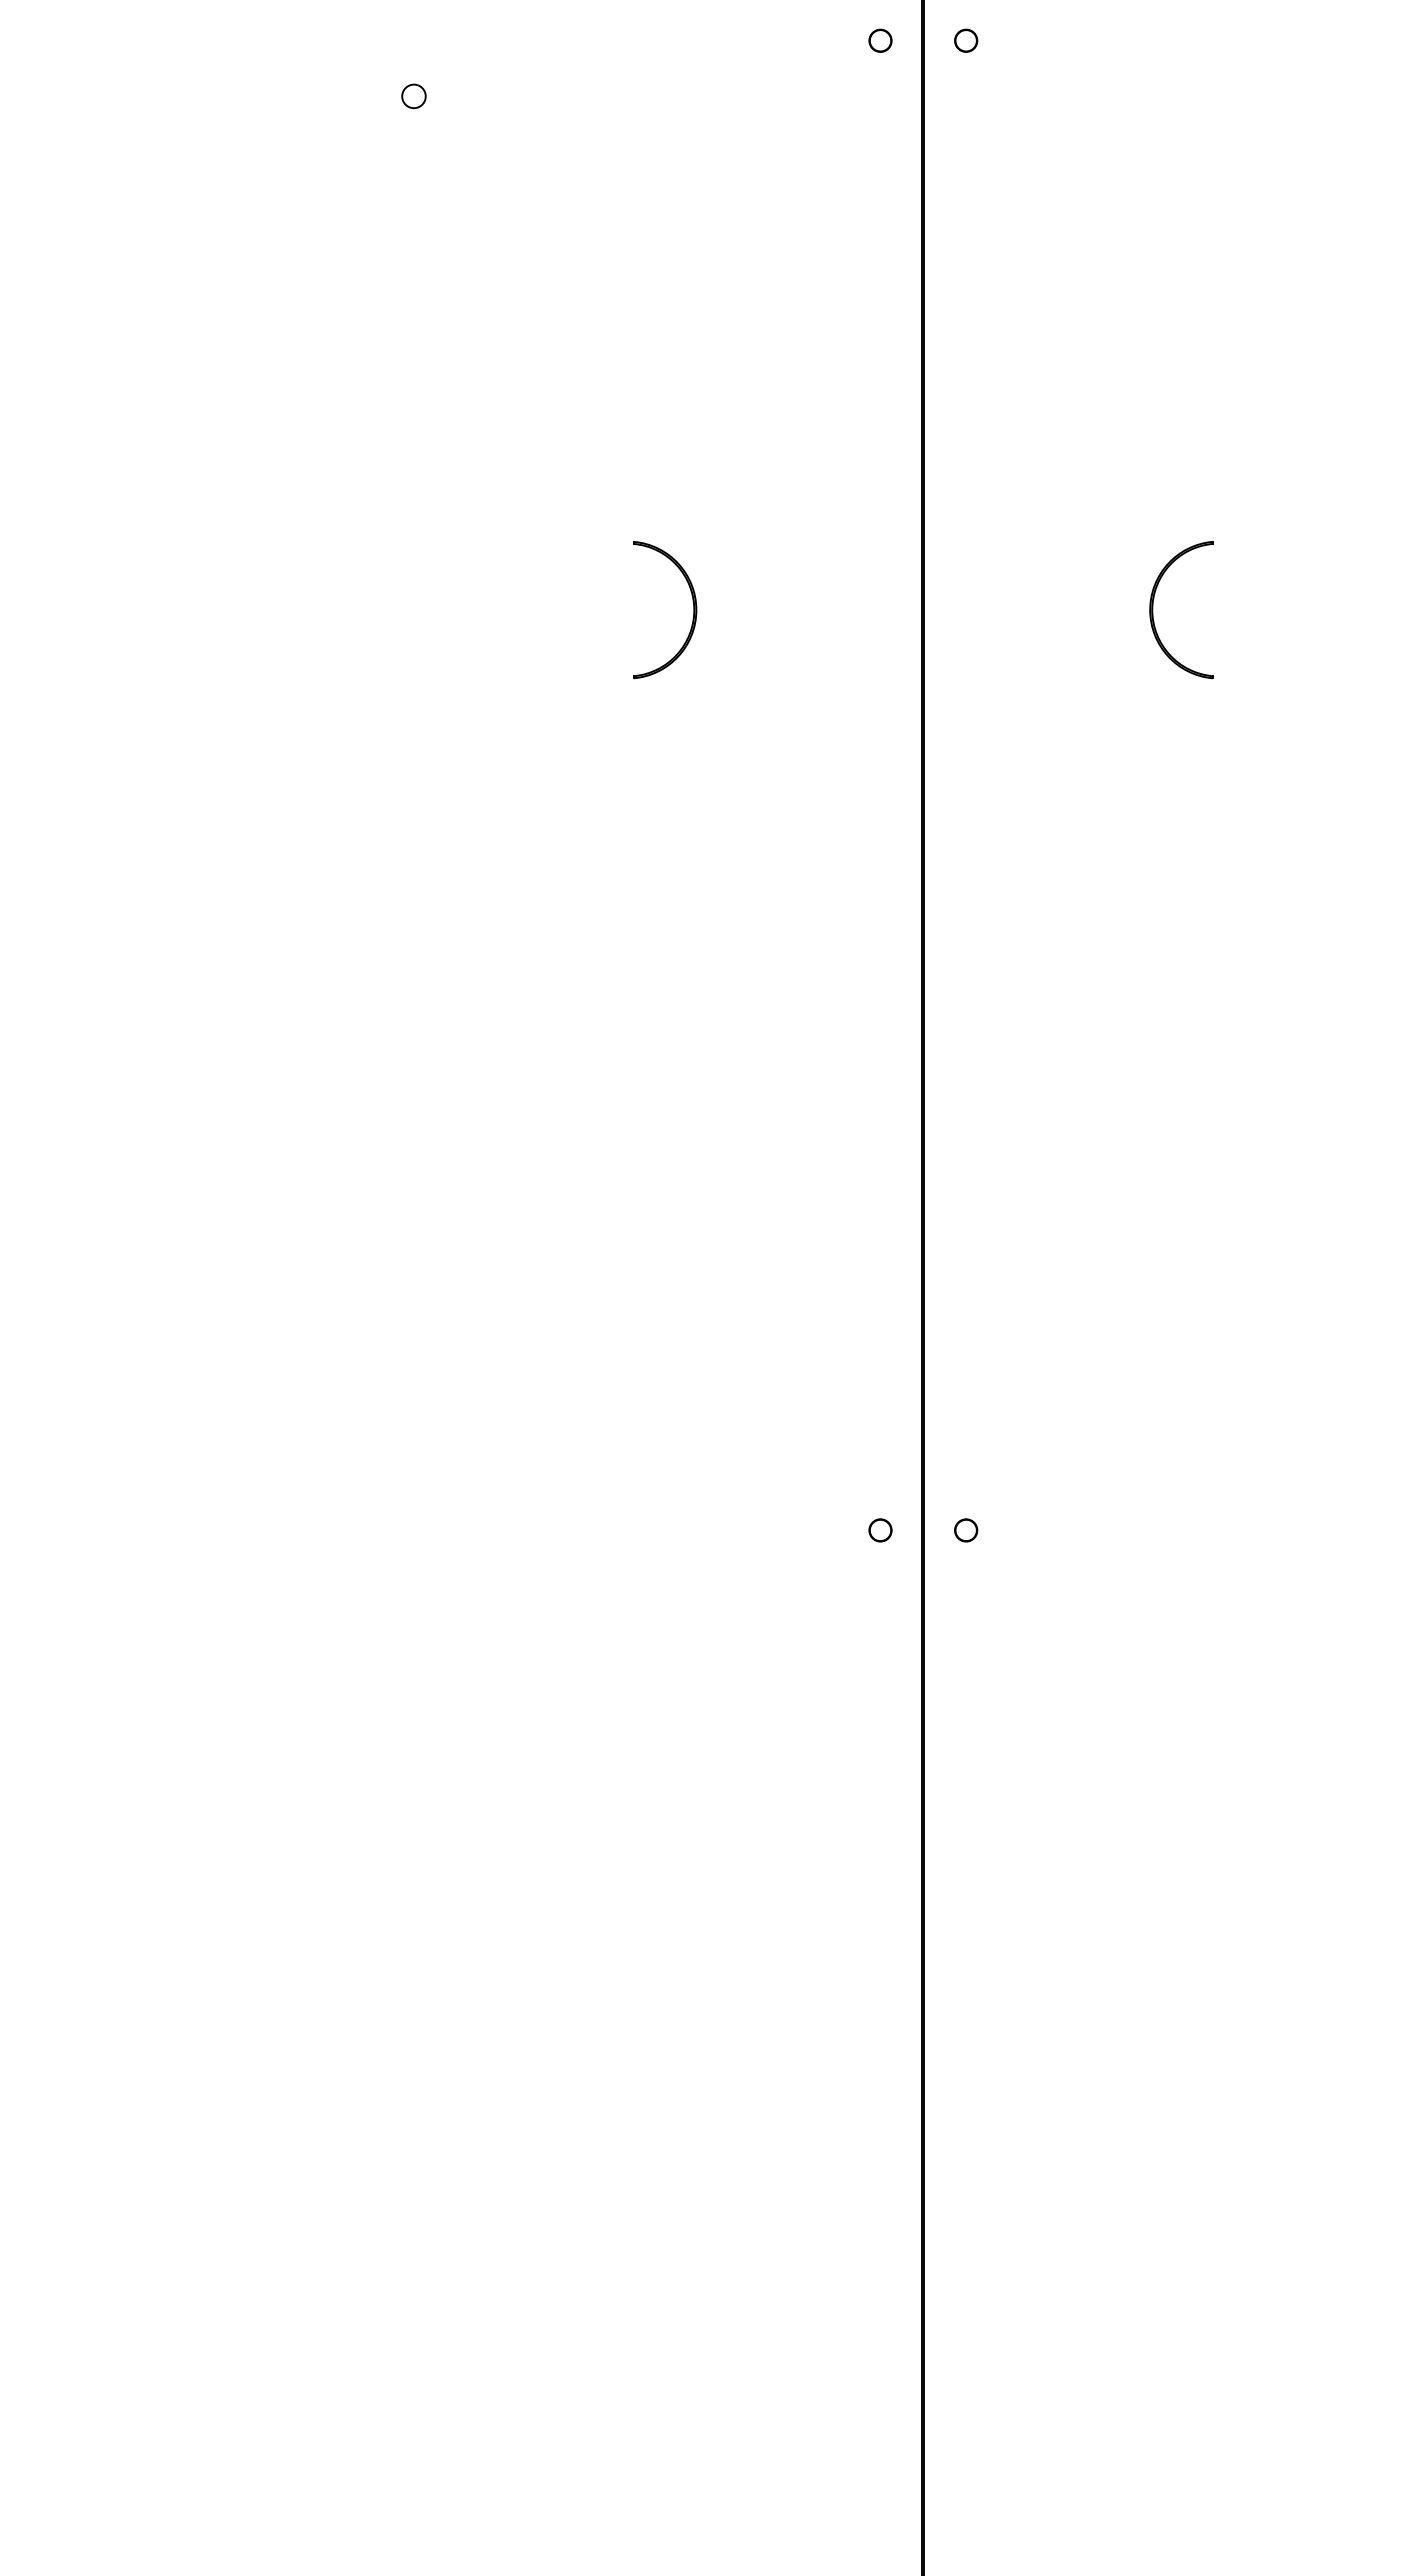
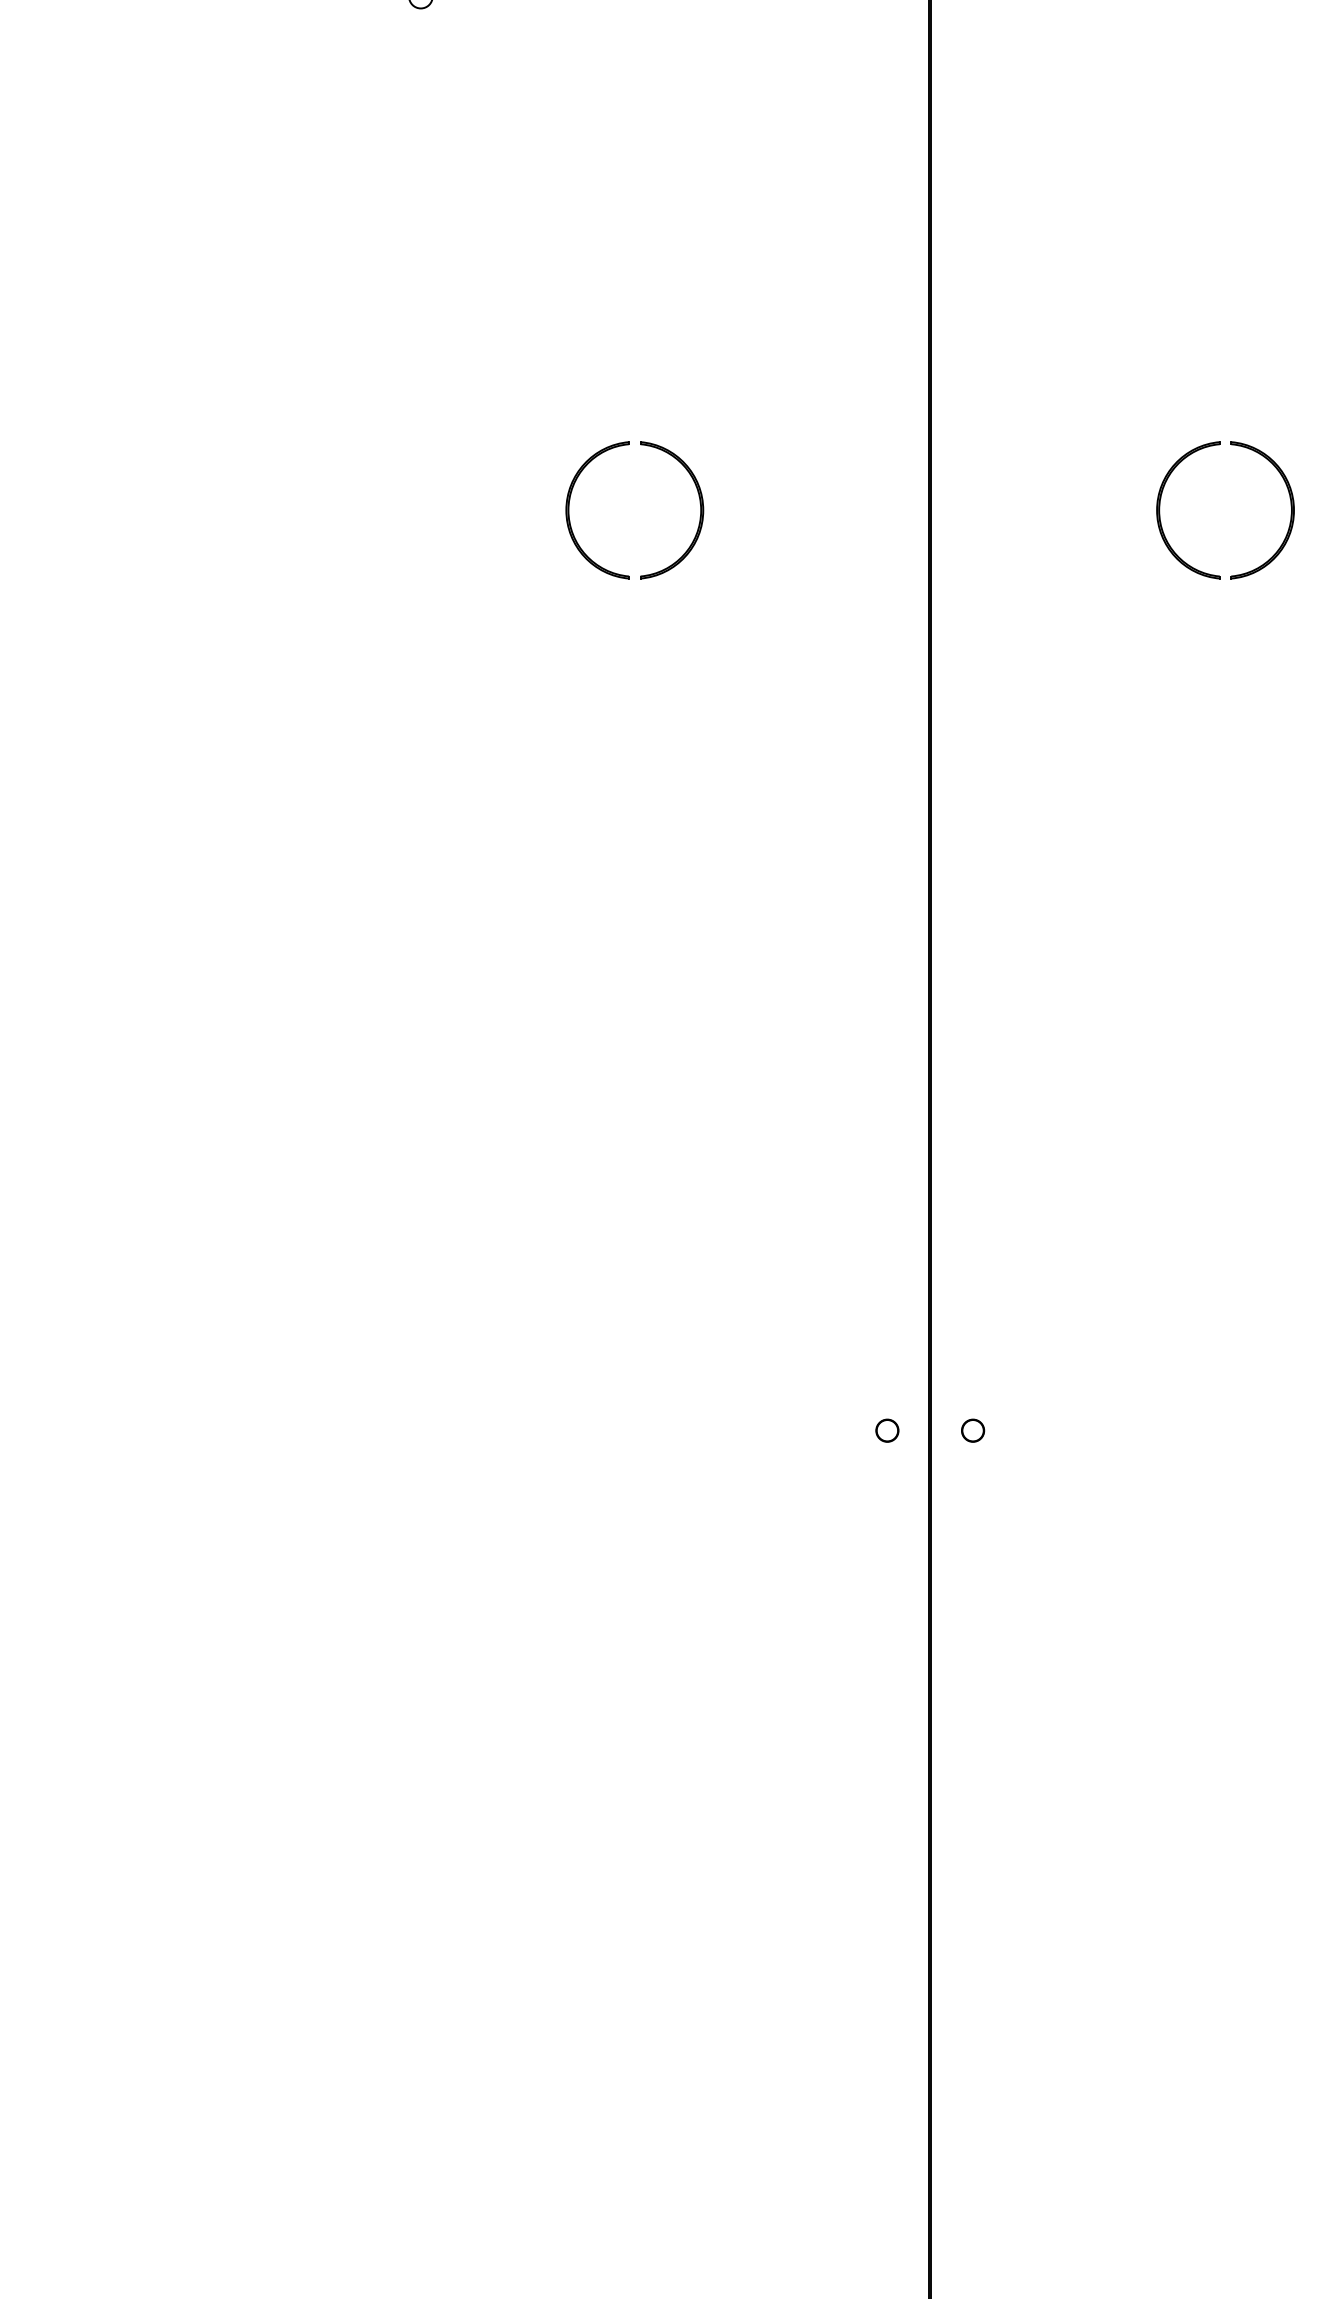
part: (562, 610) -> (569, 510), added
part: (1283, 615) -> (1290, 515), added

